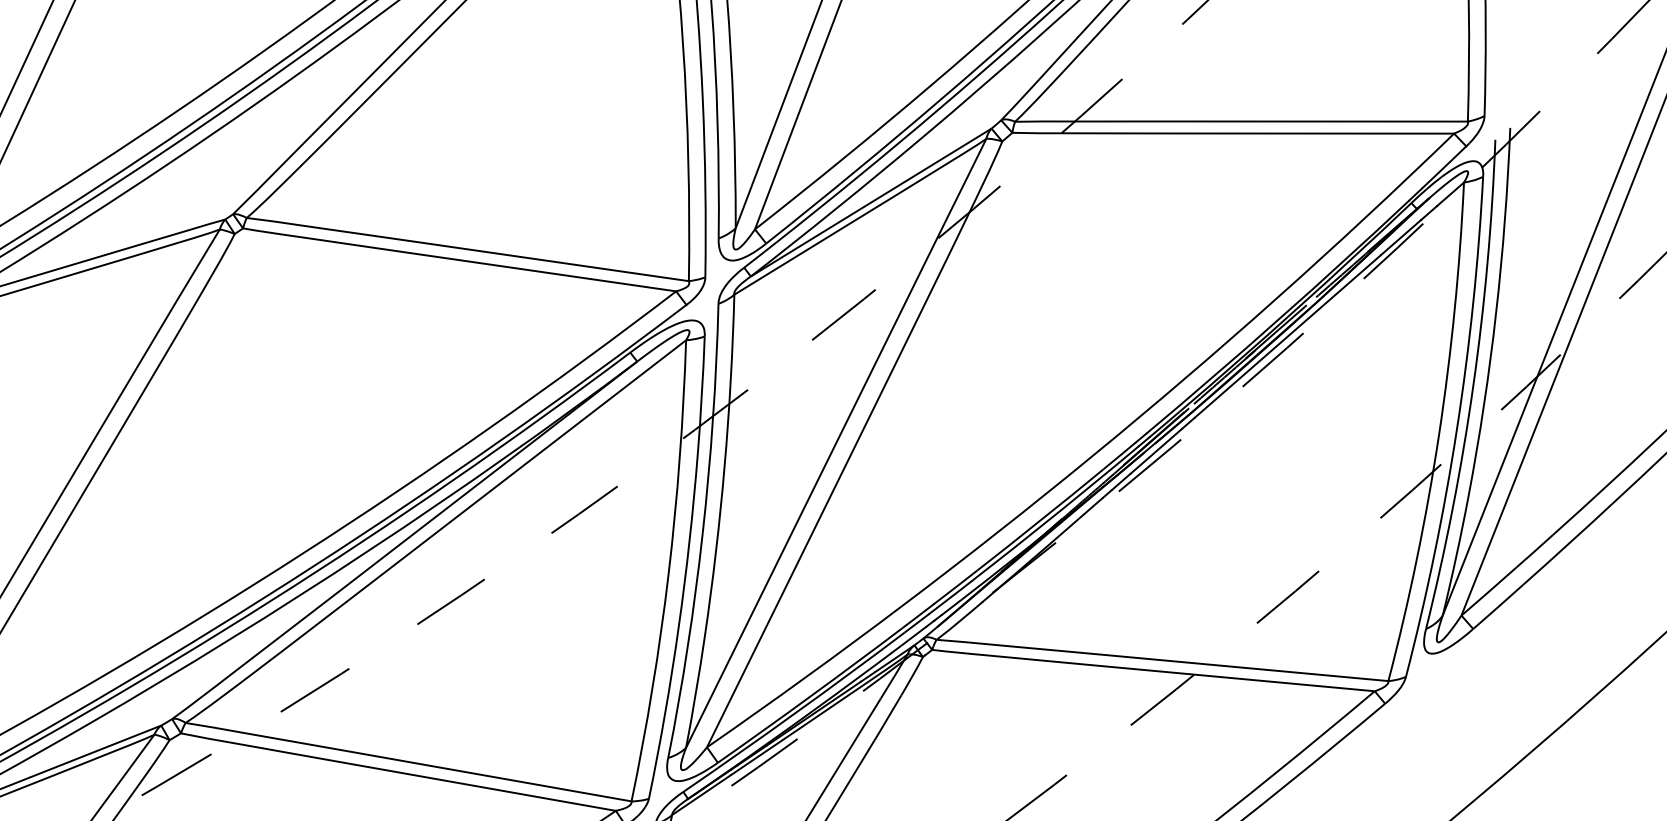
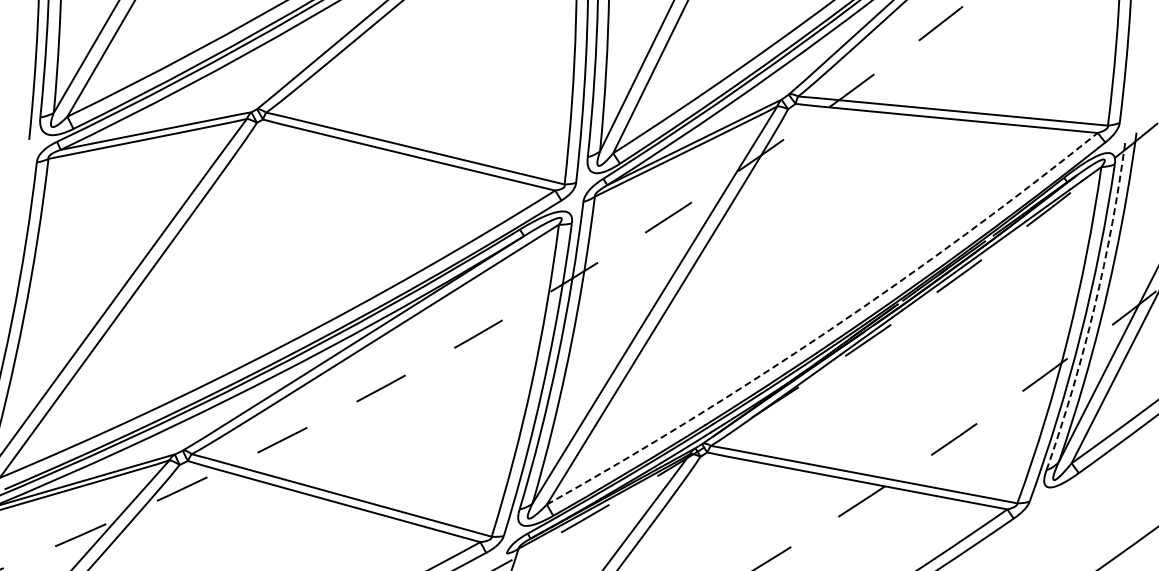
arc: (1473, 386) -> (1094, 307), solid -> dashed
arc: (1092, 456) -> (829, 330), solid -> dashed

